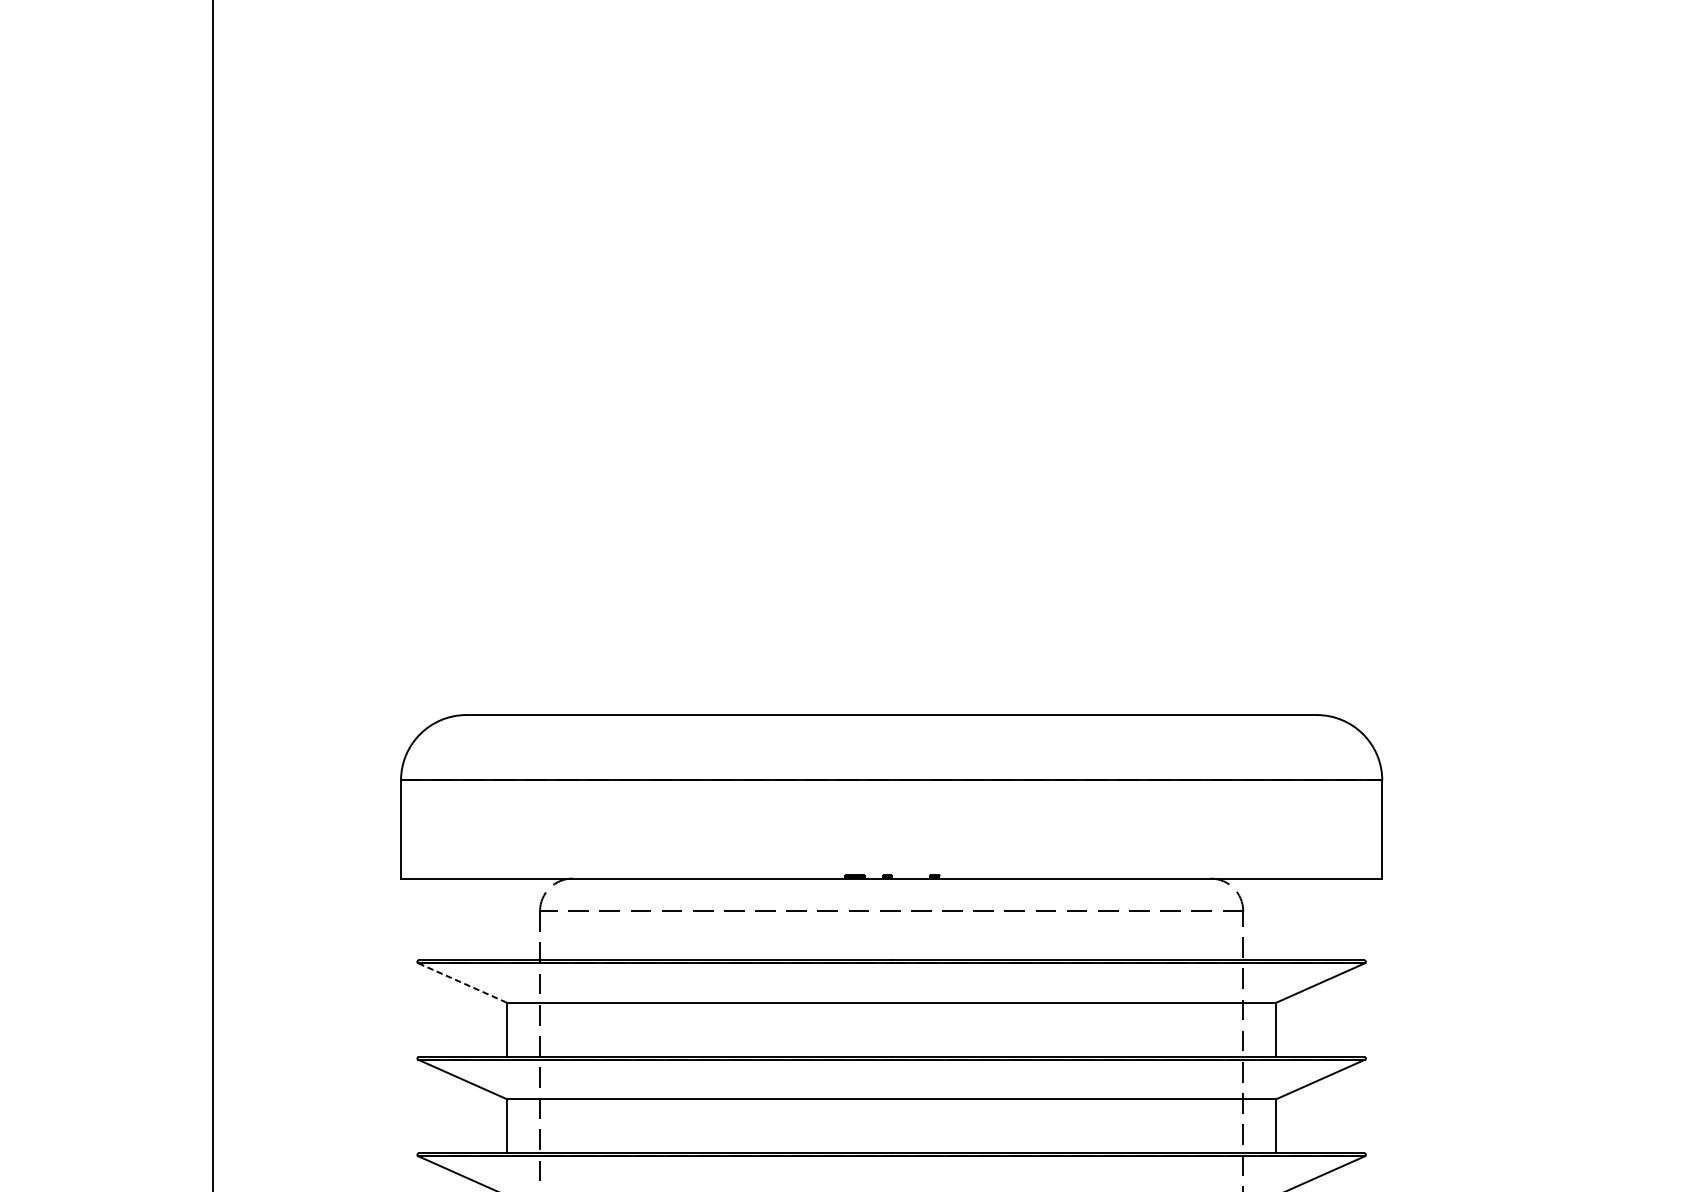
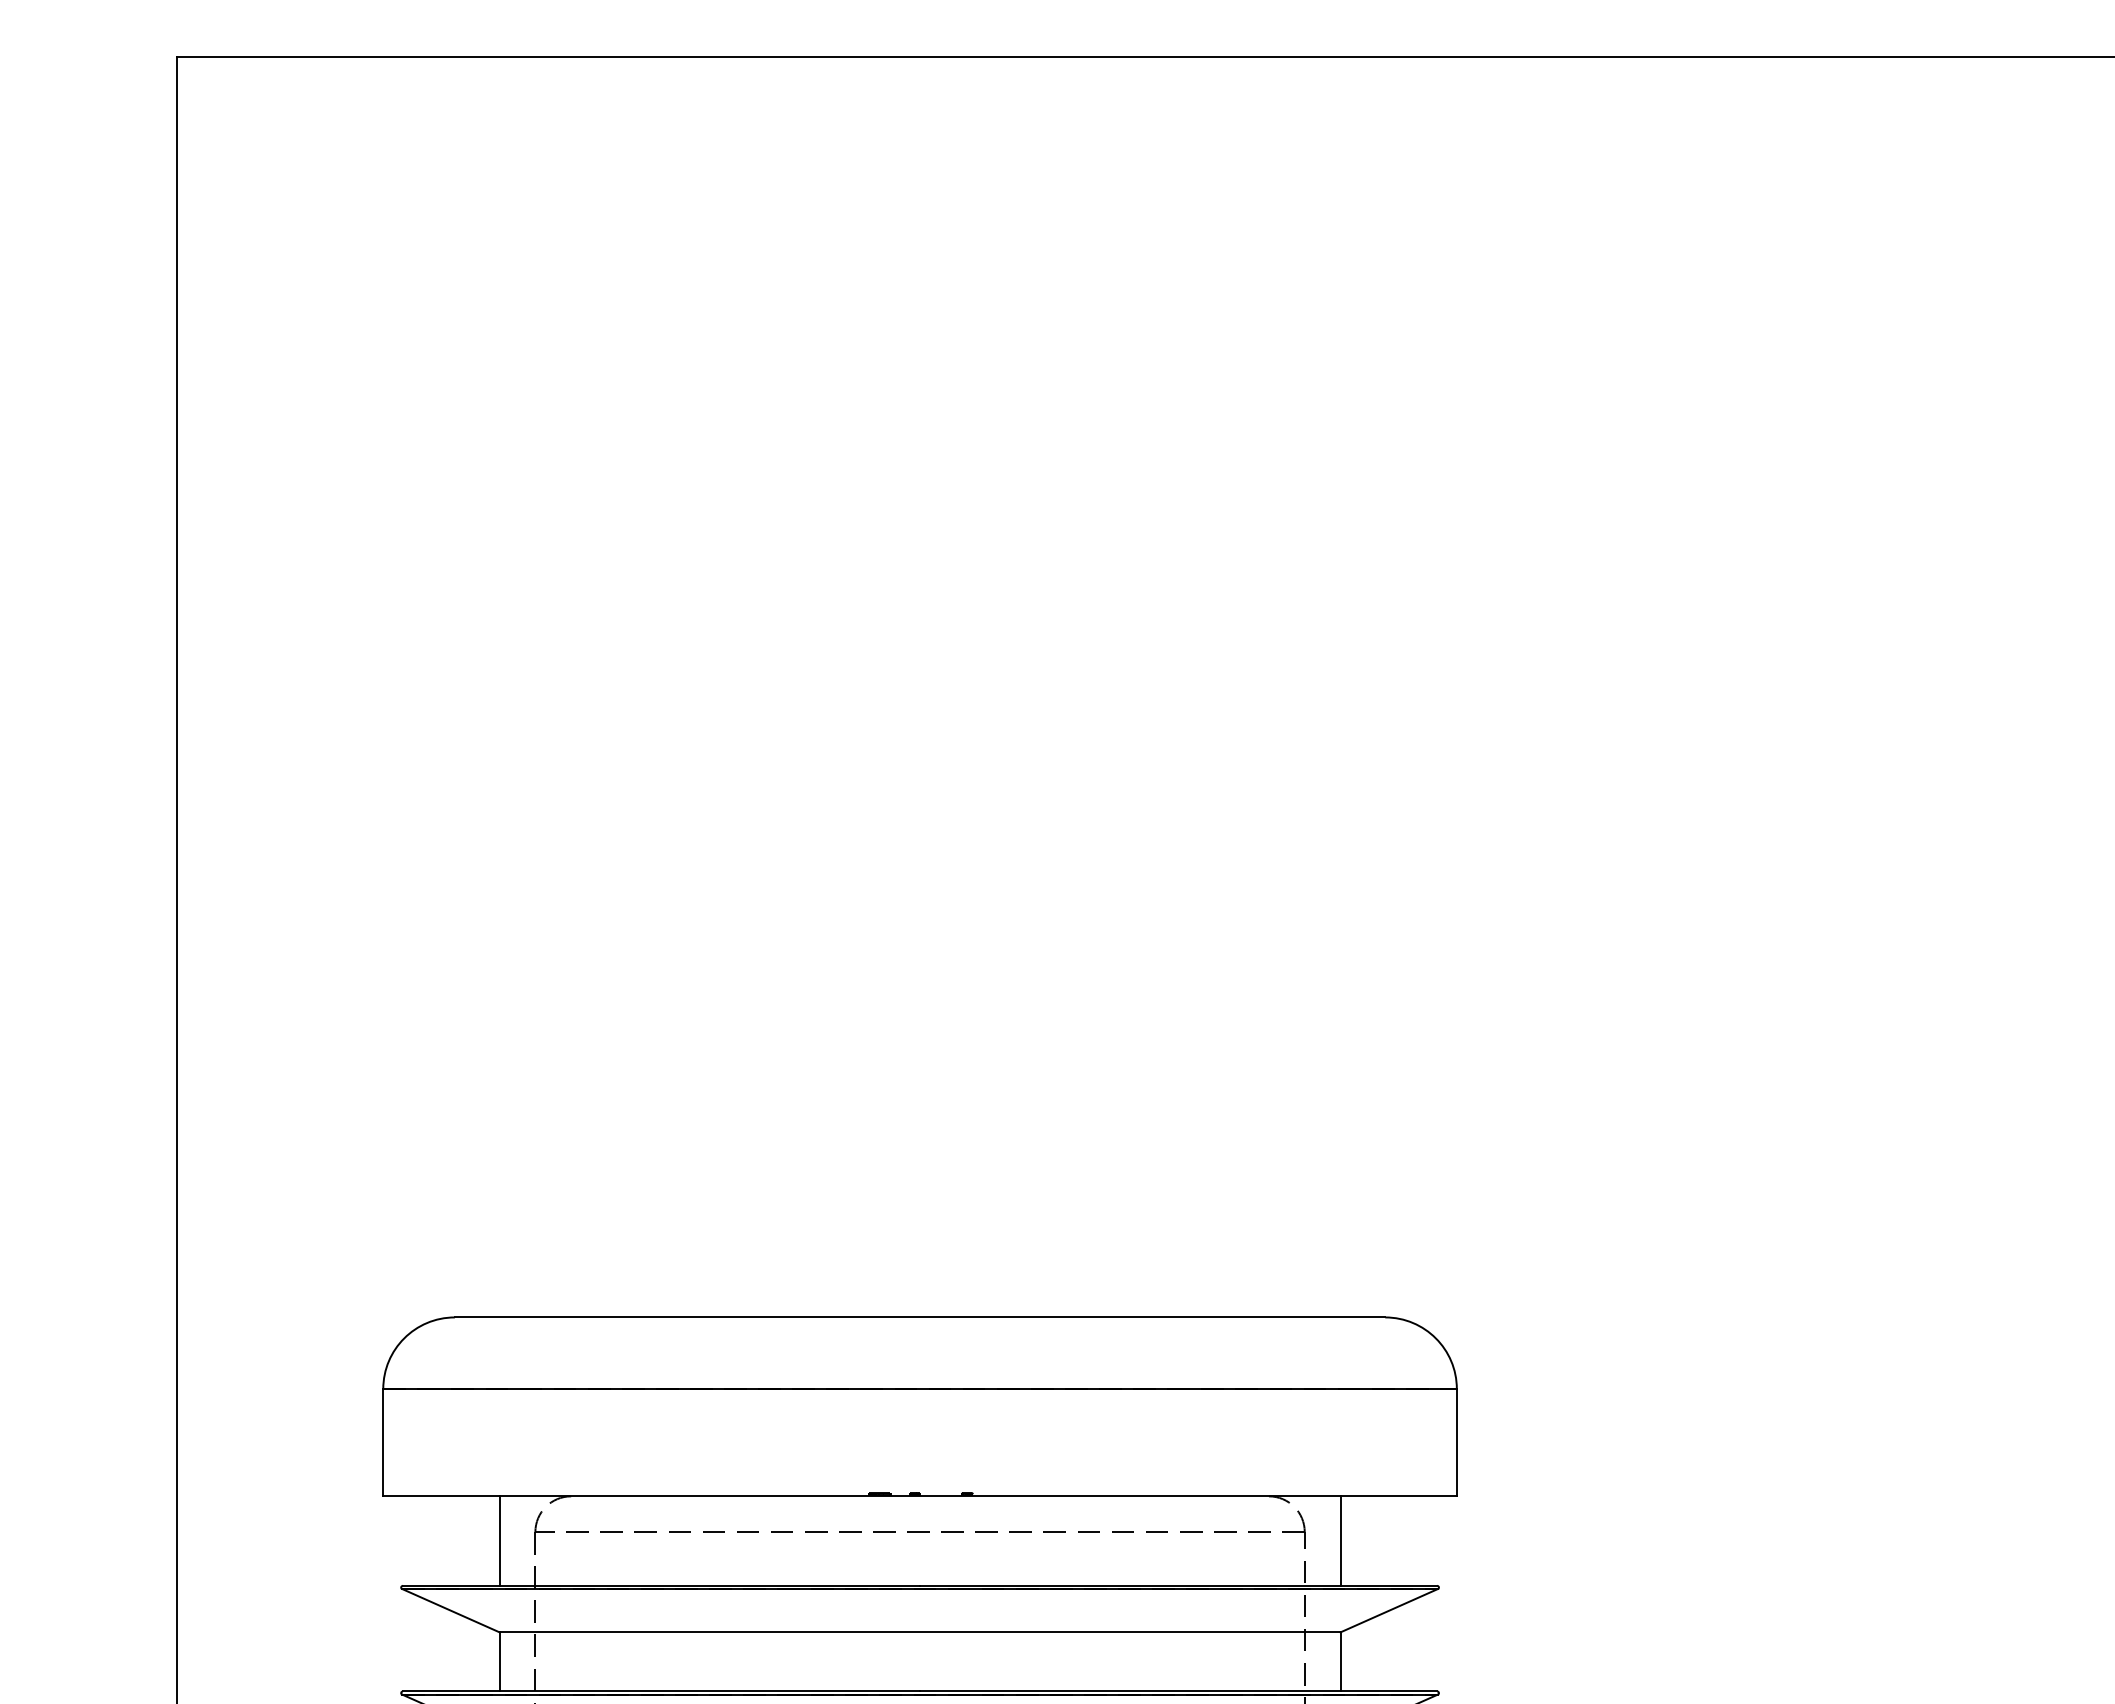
line: (507, 918) -> (499, 1540), added
line: (1275, 918) -> (1340, 1540), added
line: (463, 982) -> (451, 1610), dashed -> solid

